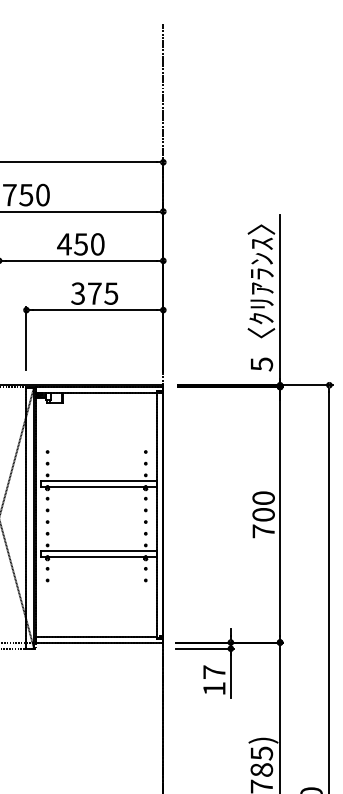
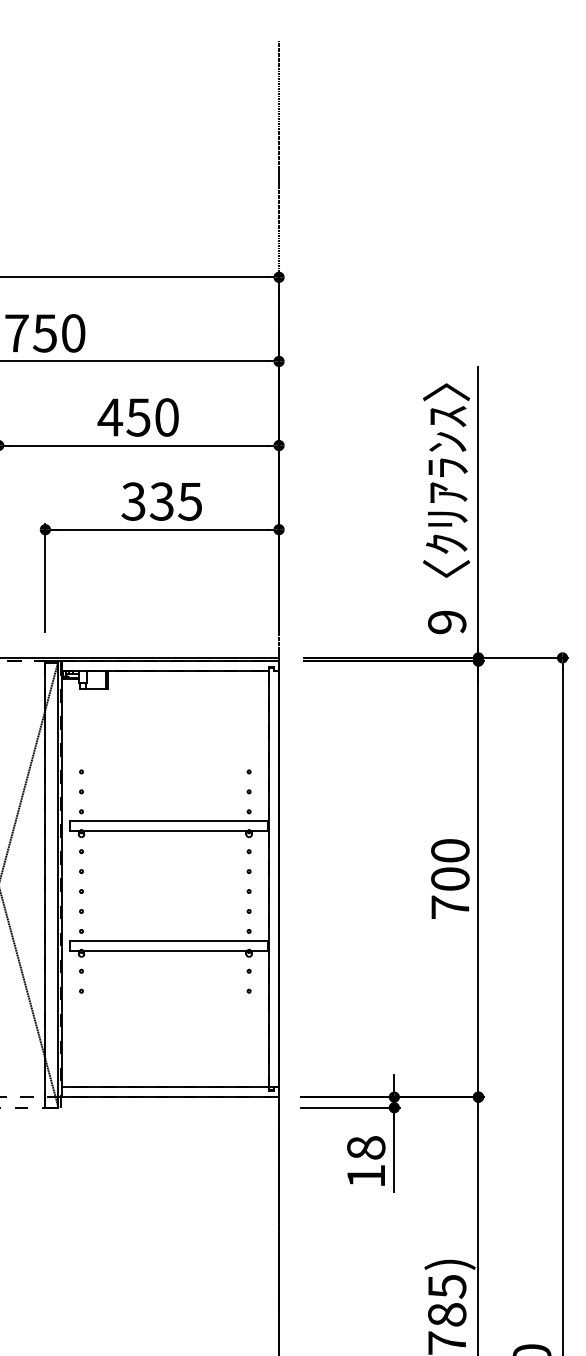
text: (94, 293) -> (161, 501), 375 -> 335
text: (261, 364) -> (446, 622), 5 -> 9
text: (214, 672) -> (366, 1148), 17 -> 18

